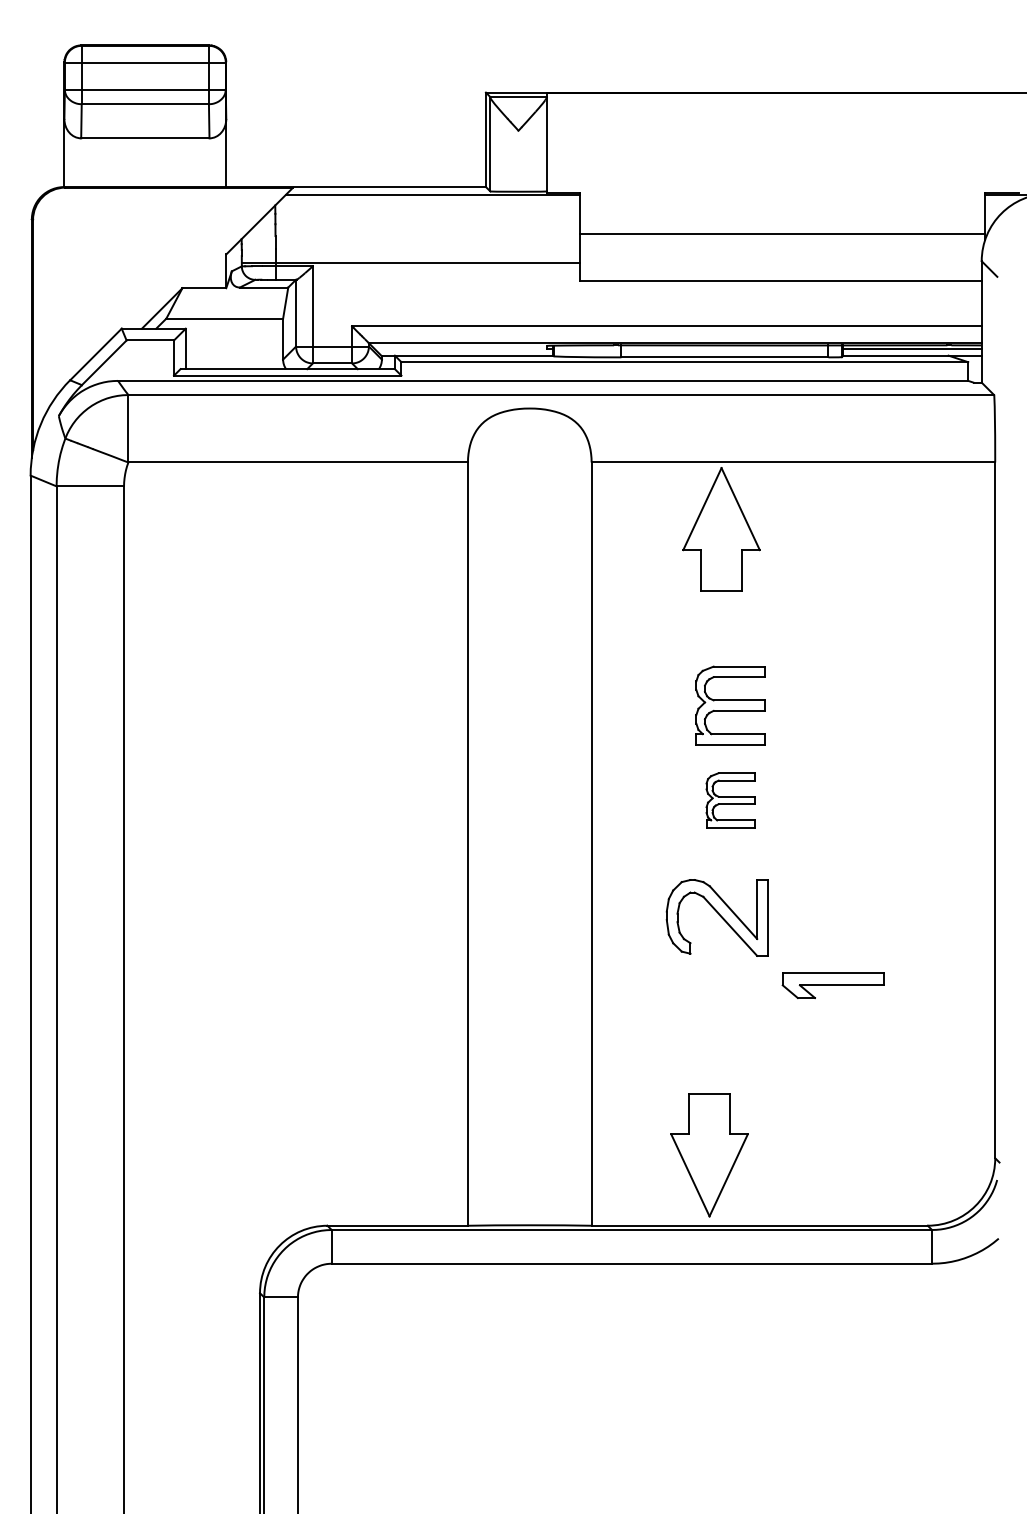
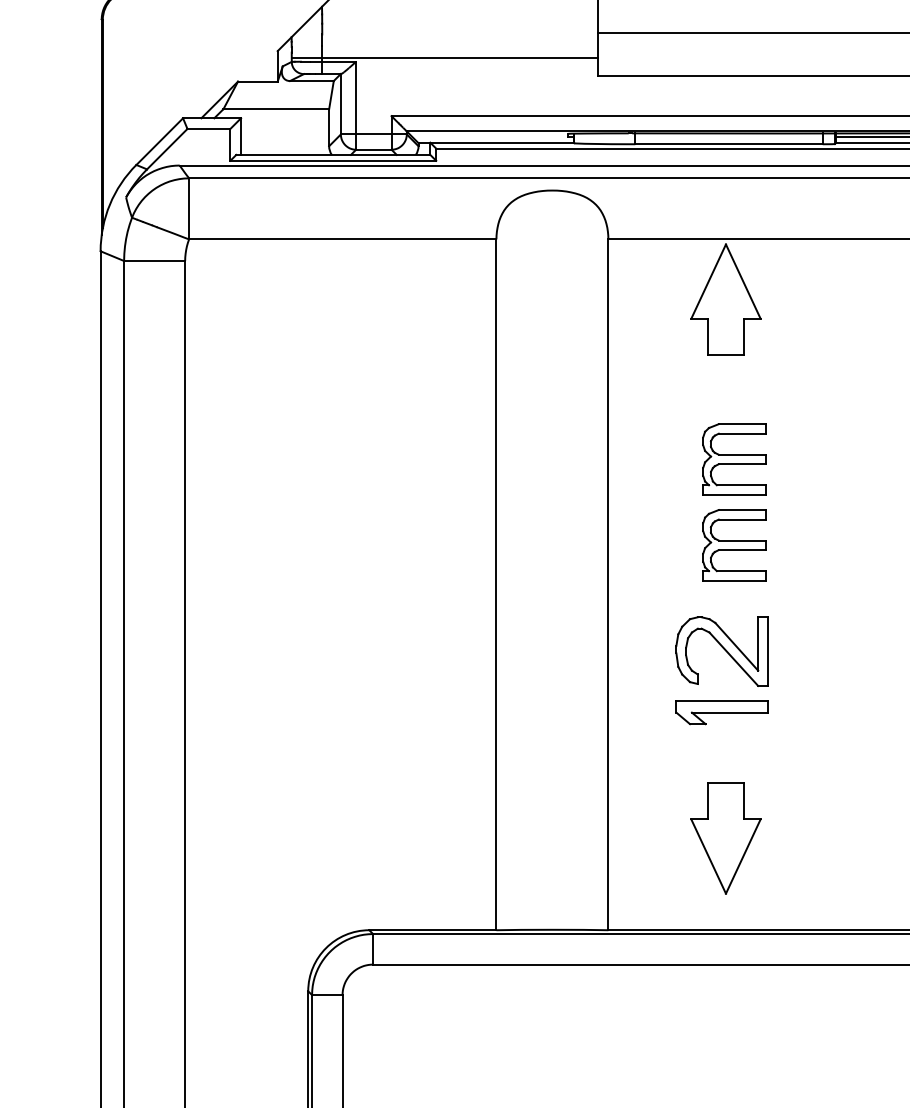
part: (730, 800) -> (734, 545), size x1.43
part: (832, 985) -> (721, 712), moved
part: (709, 1155) -> (725, 838), moved

